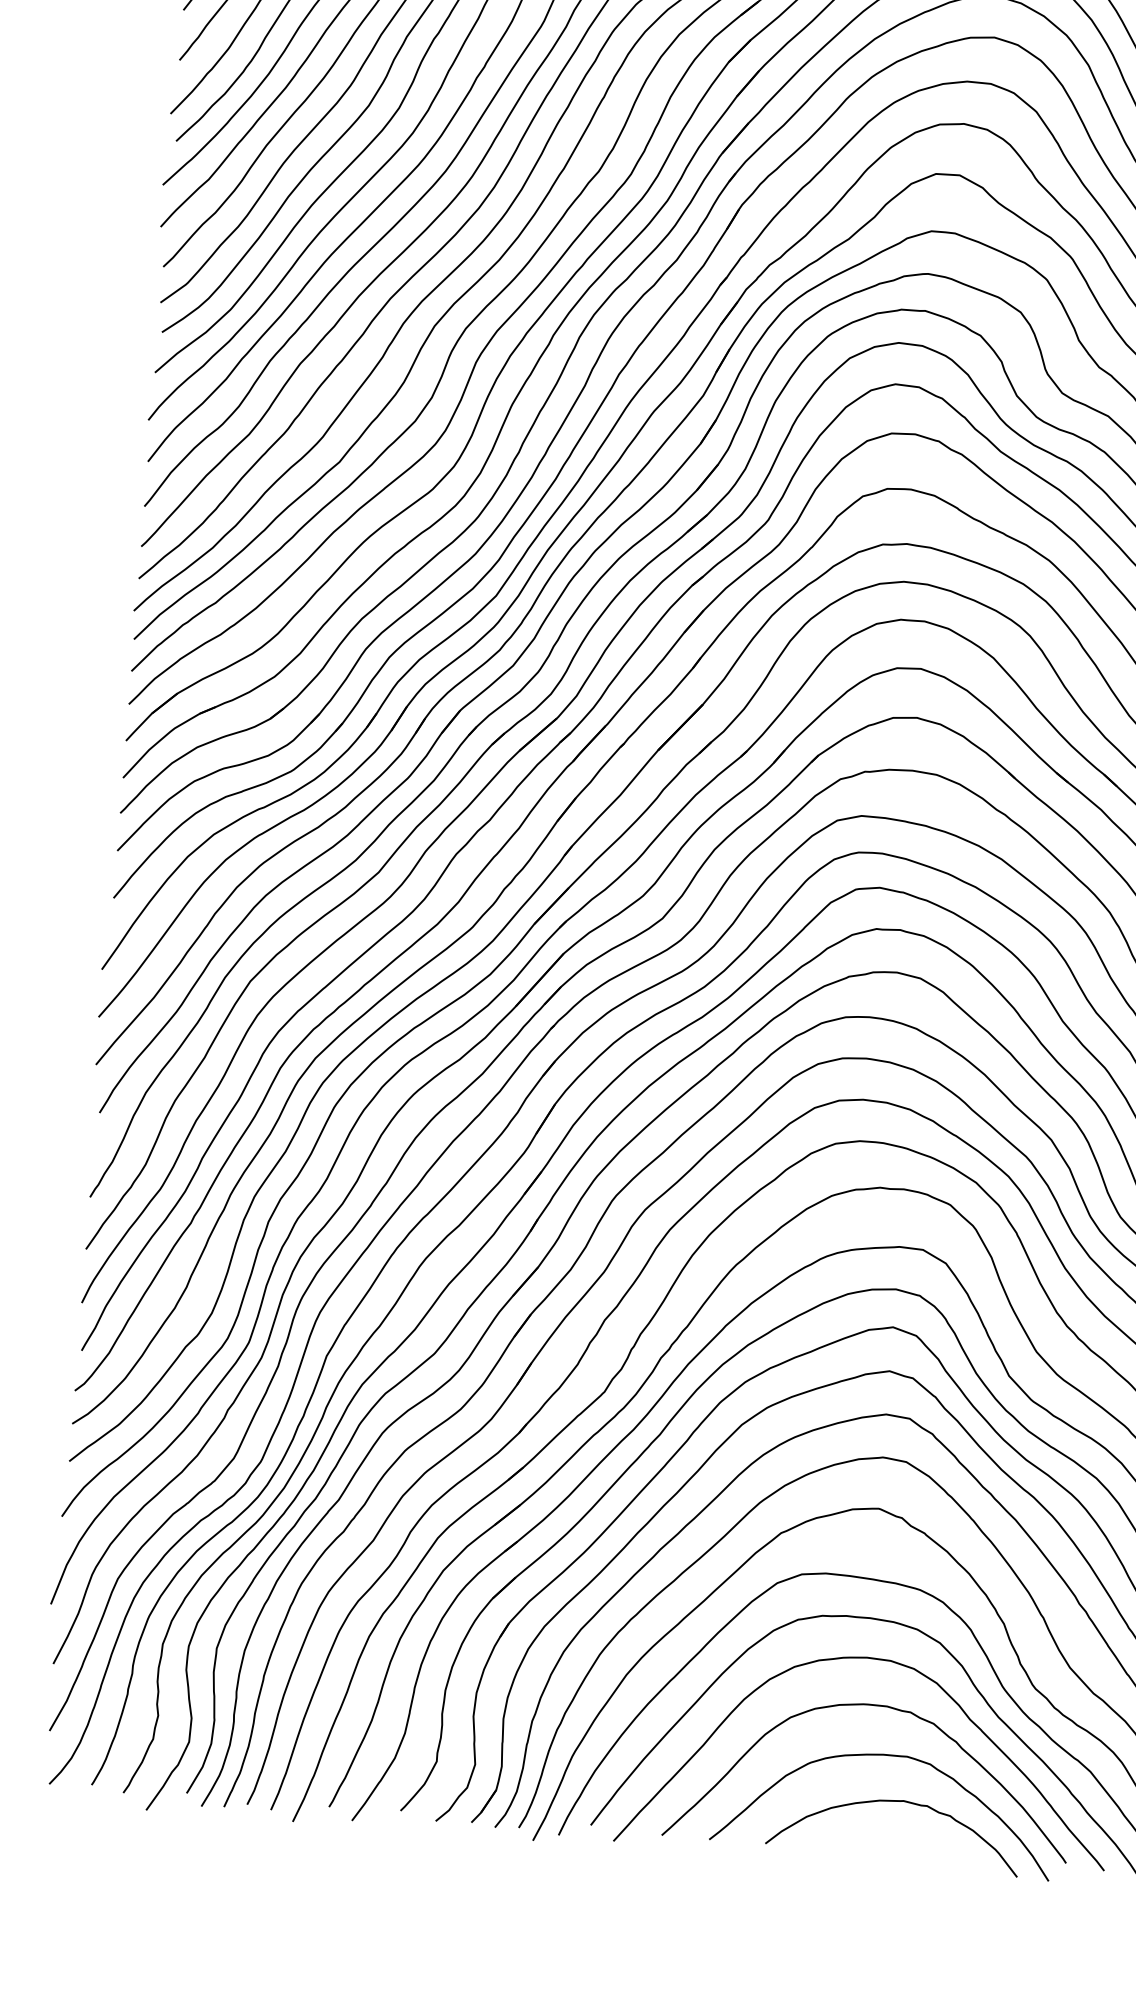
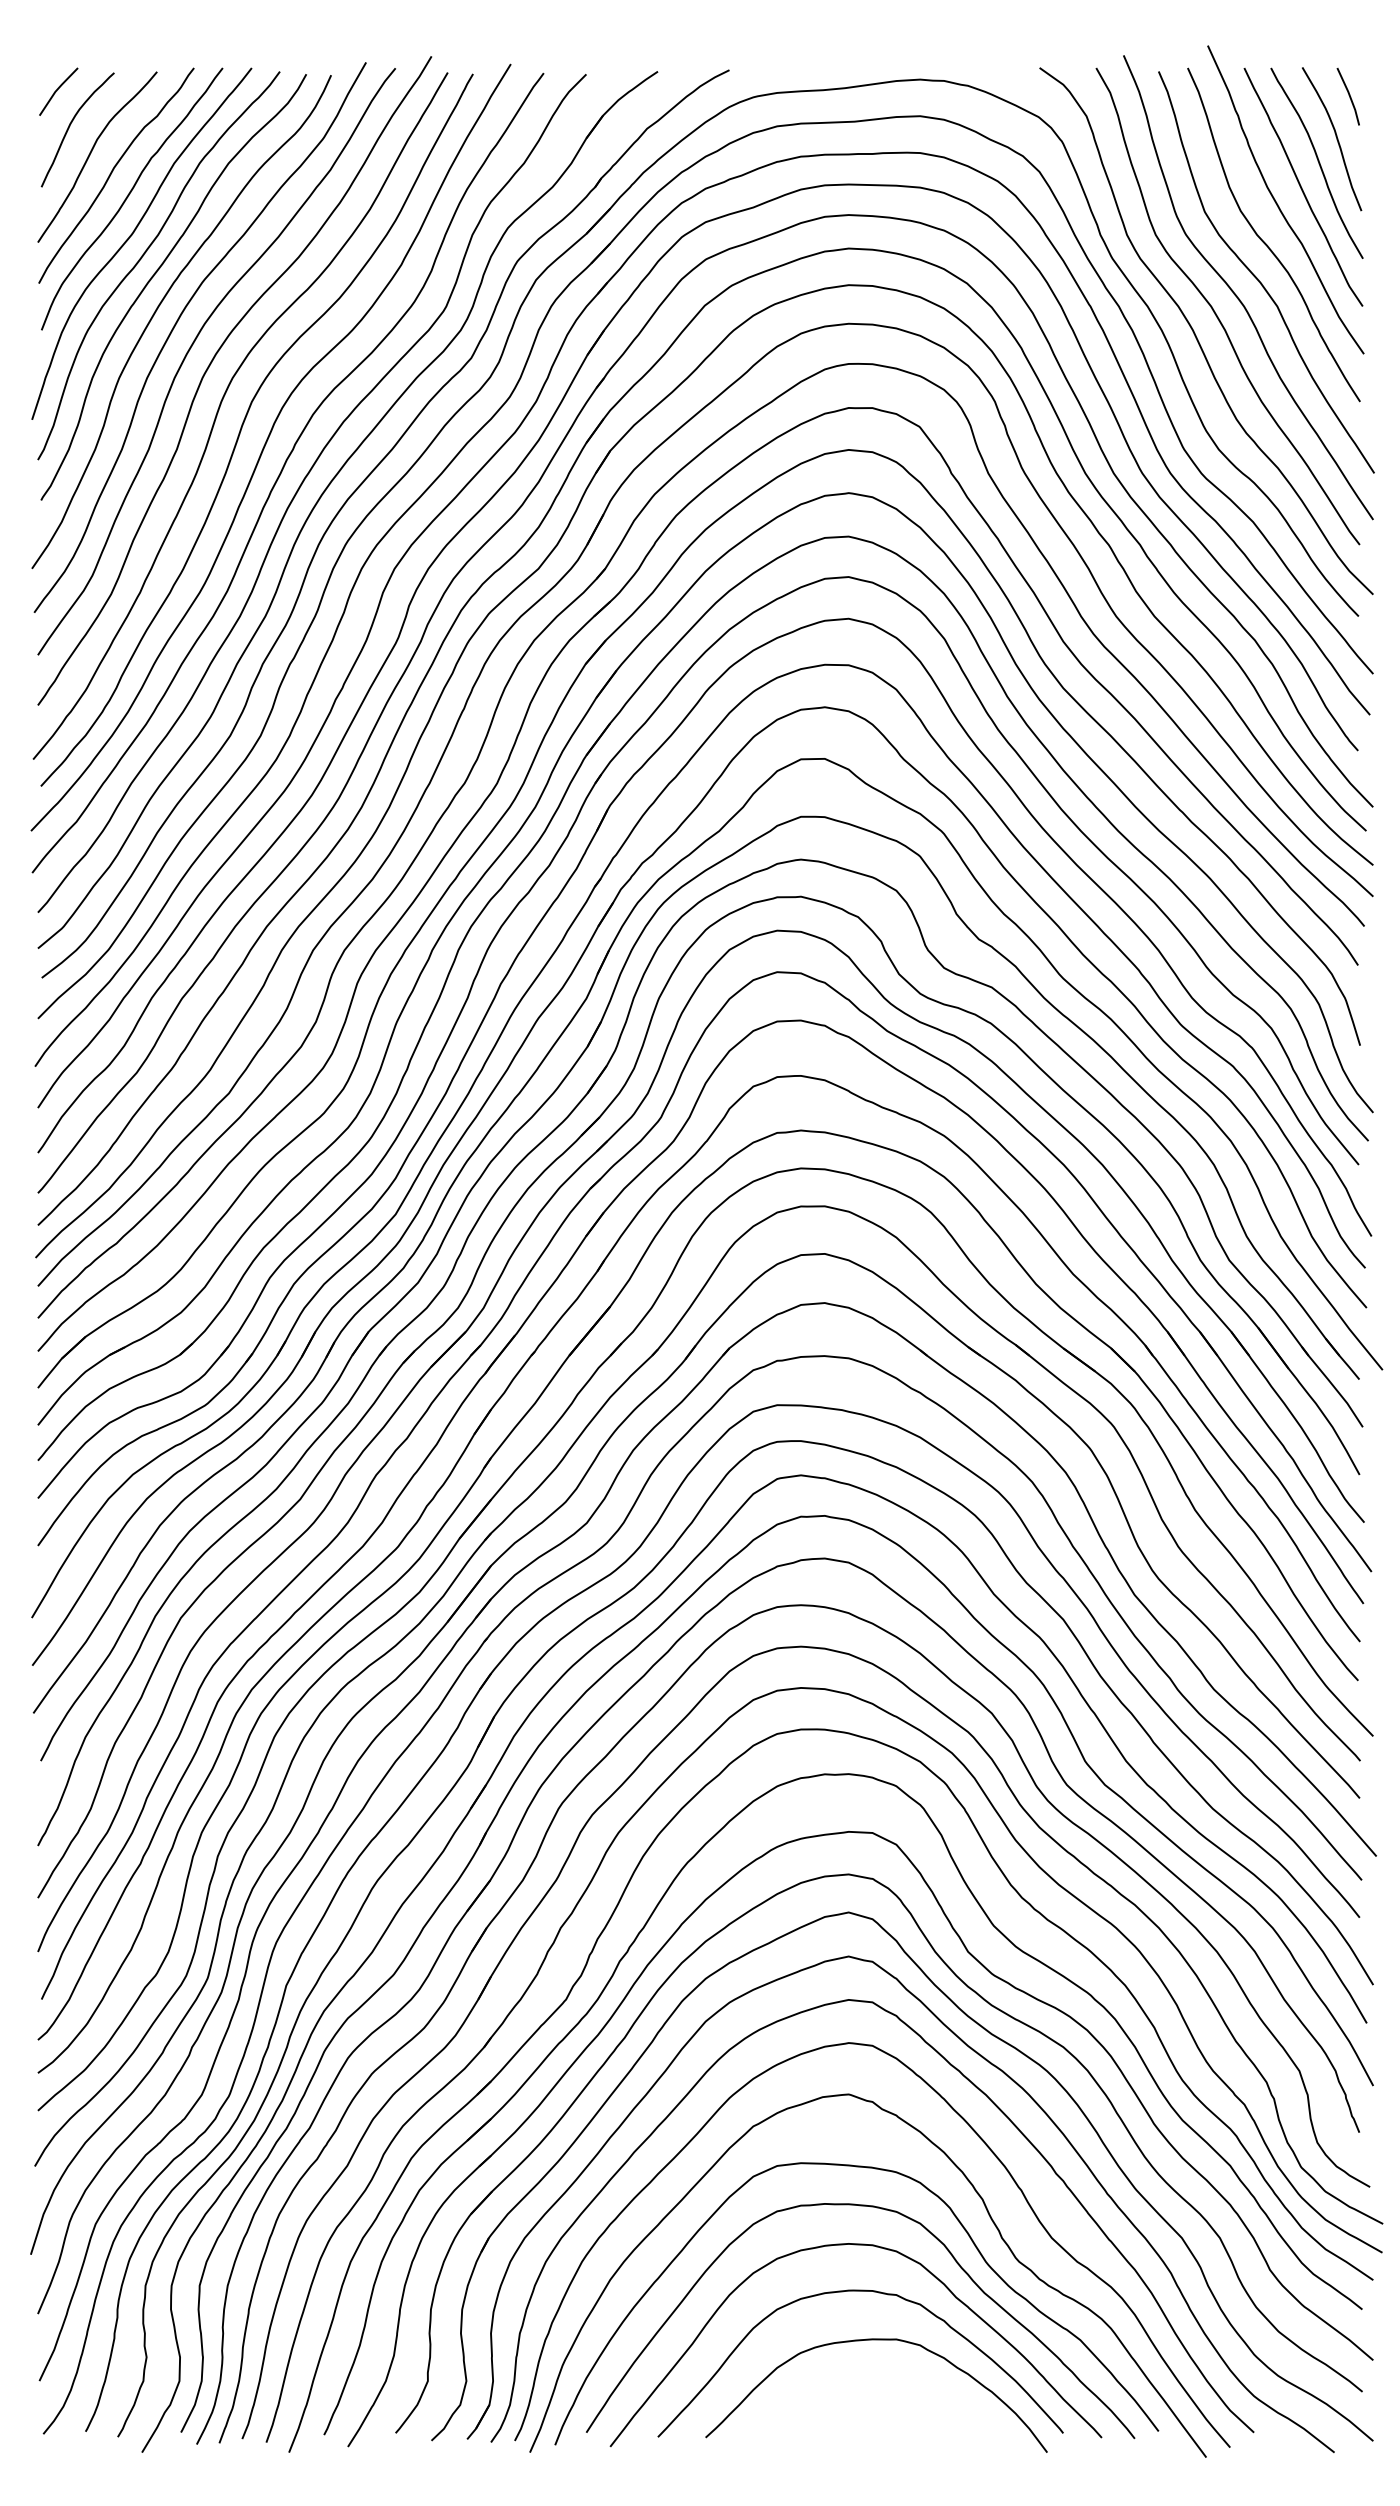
curve: (895, 1801) -> (888, 2385), removed

